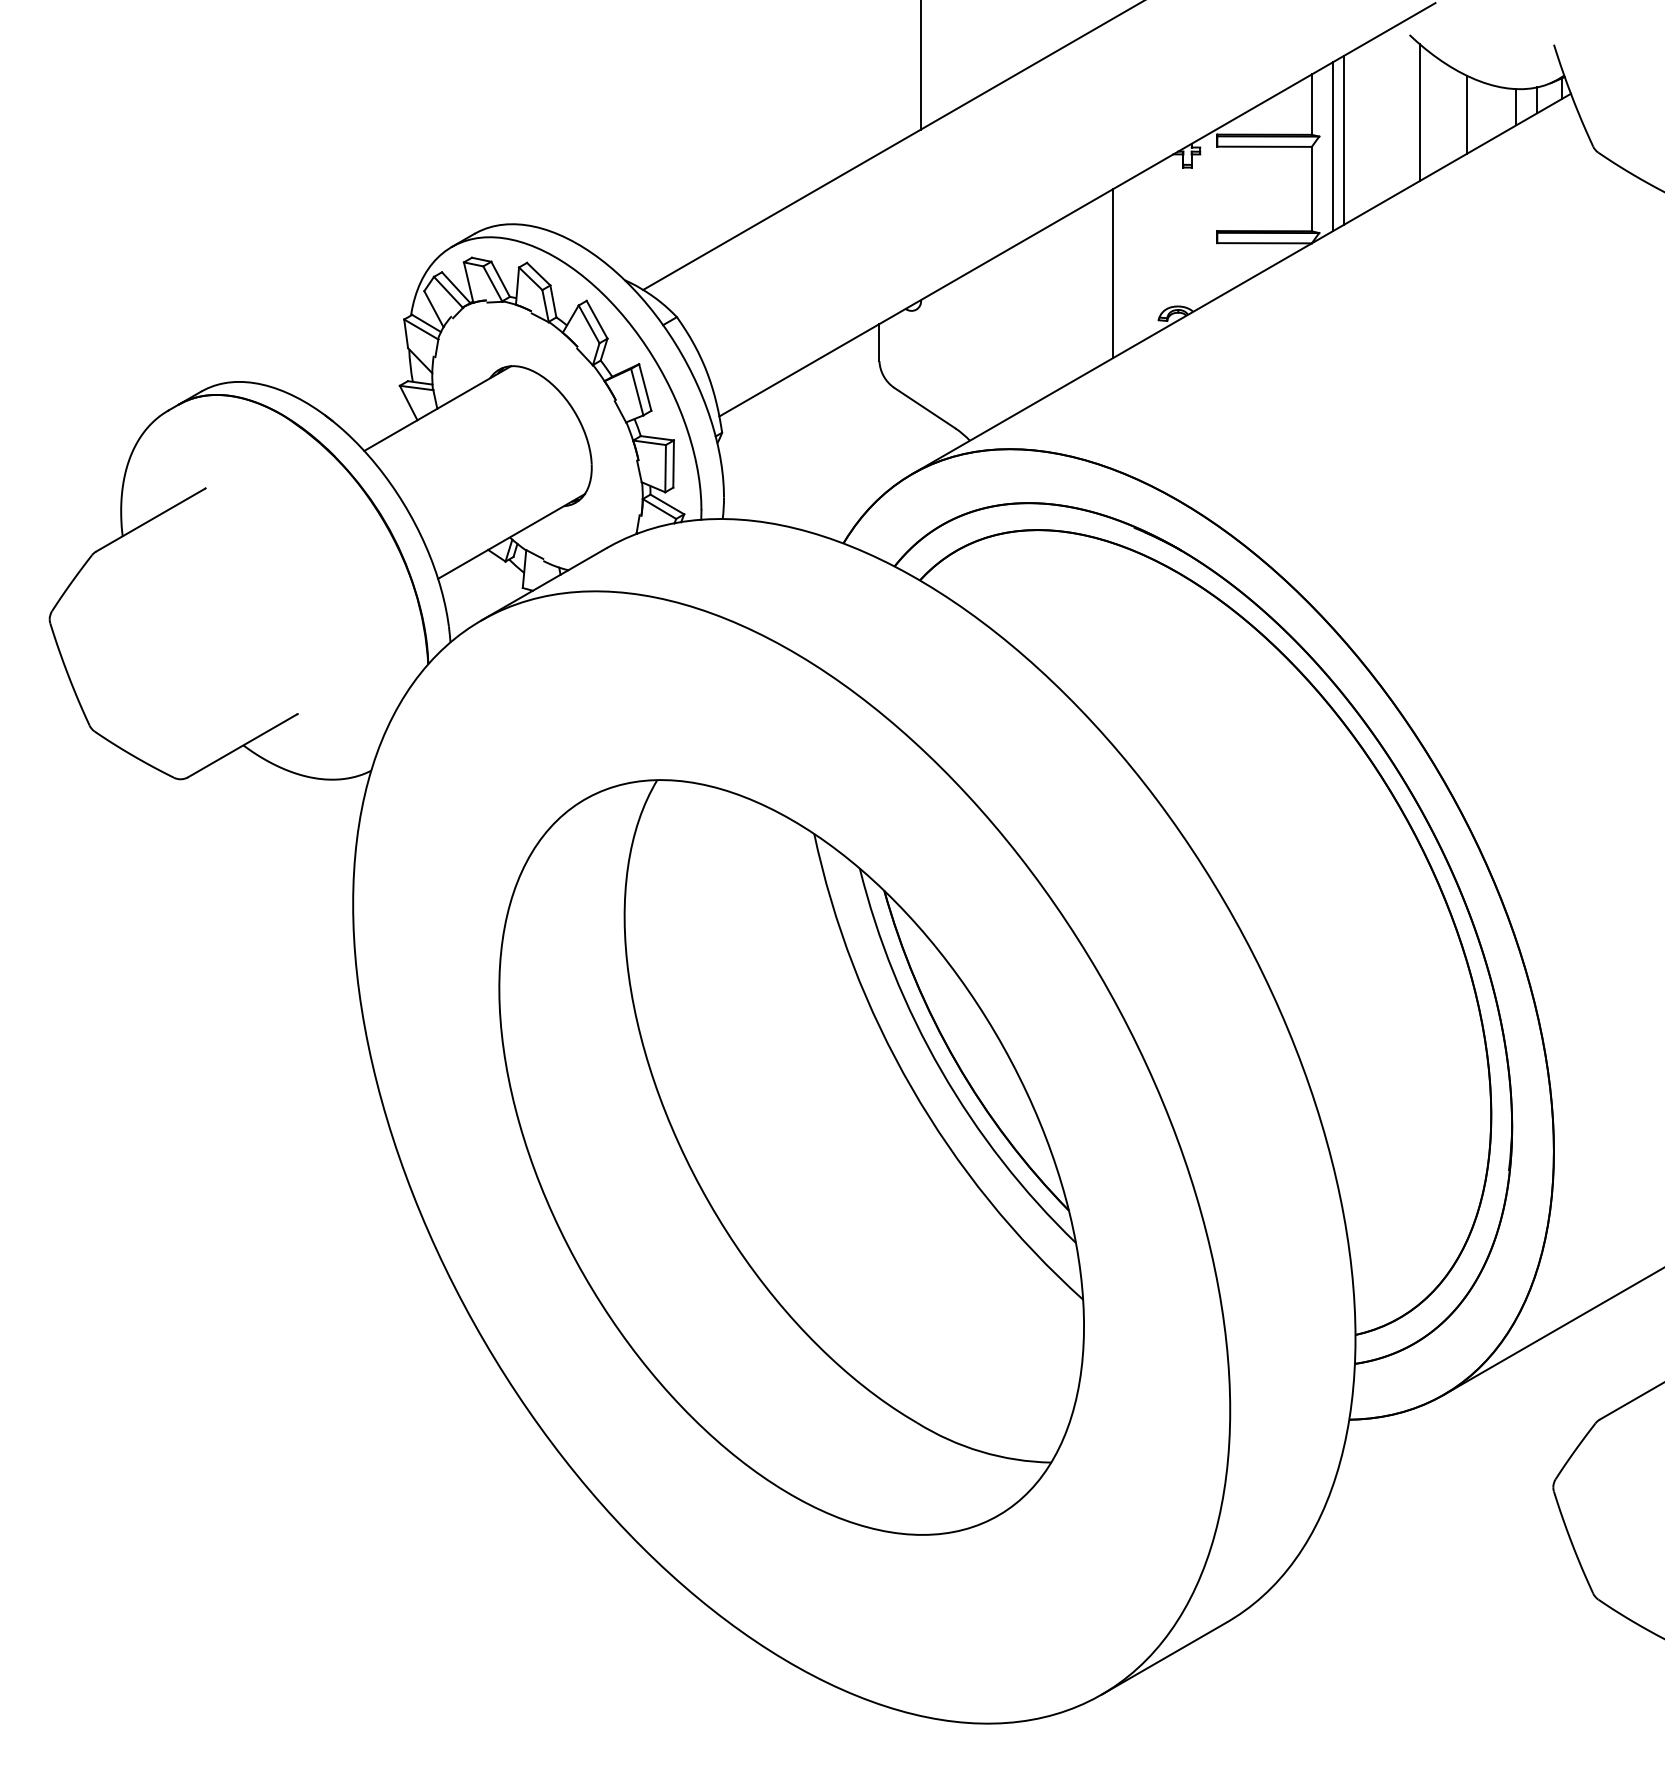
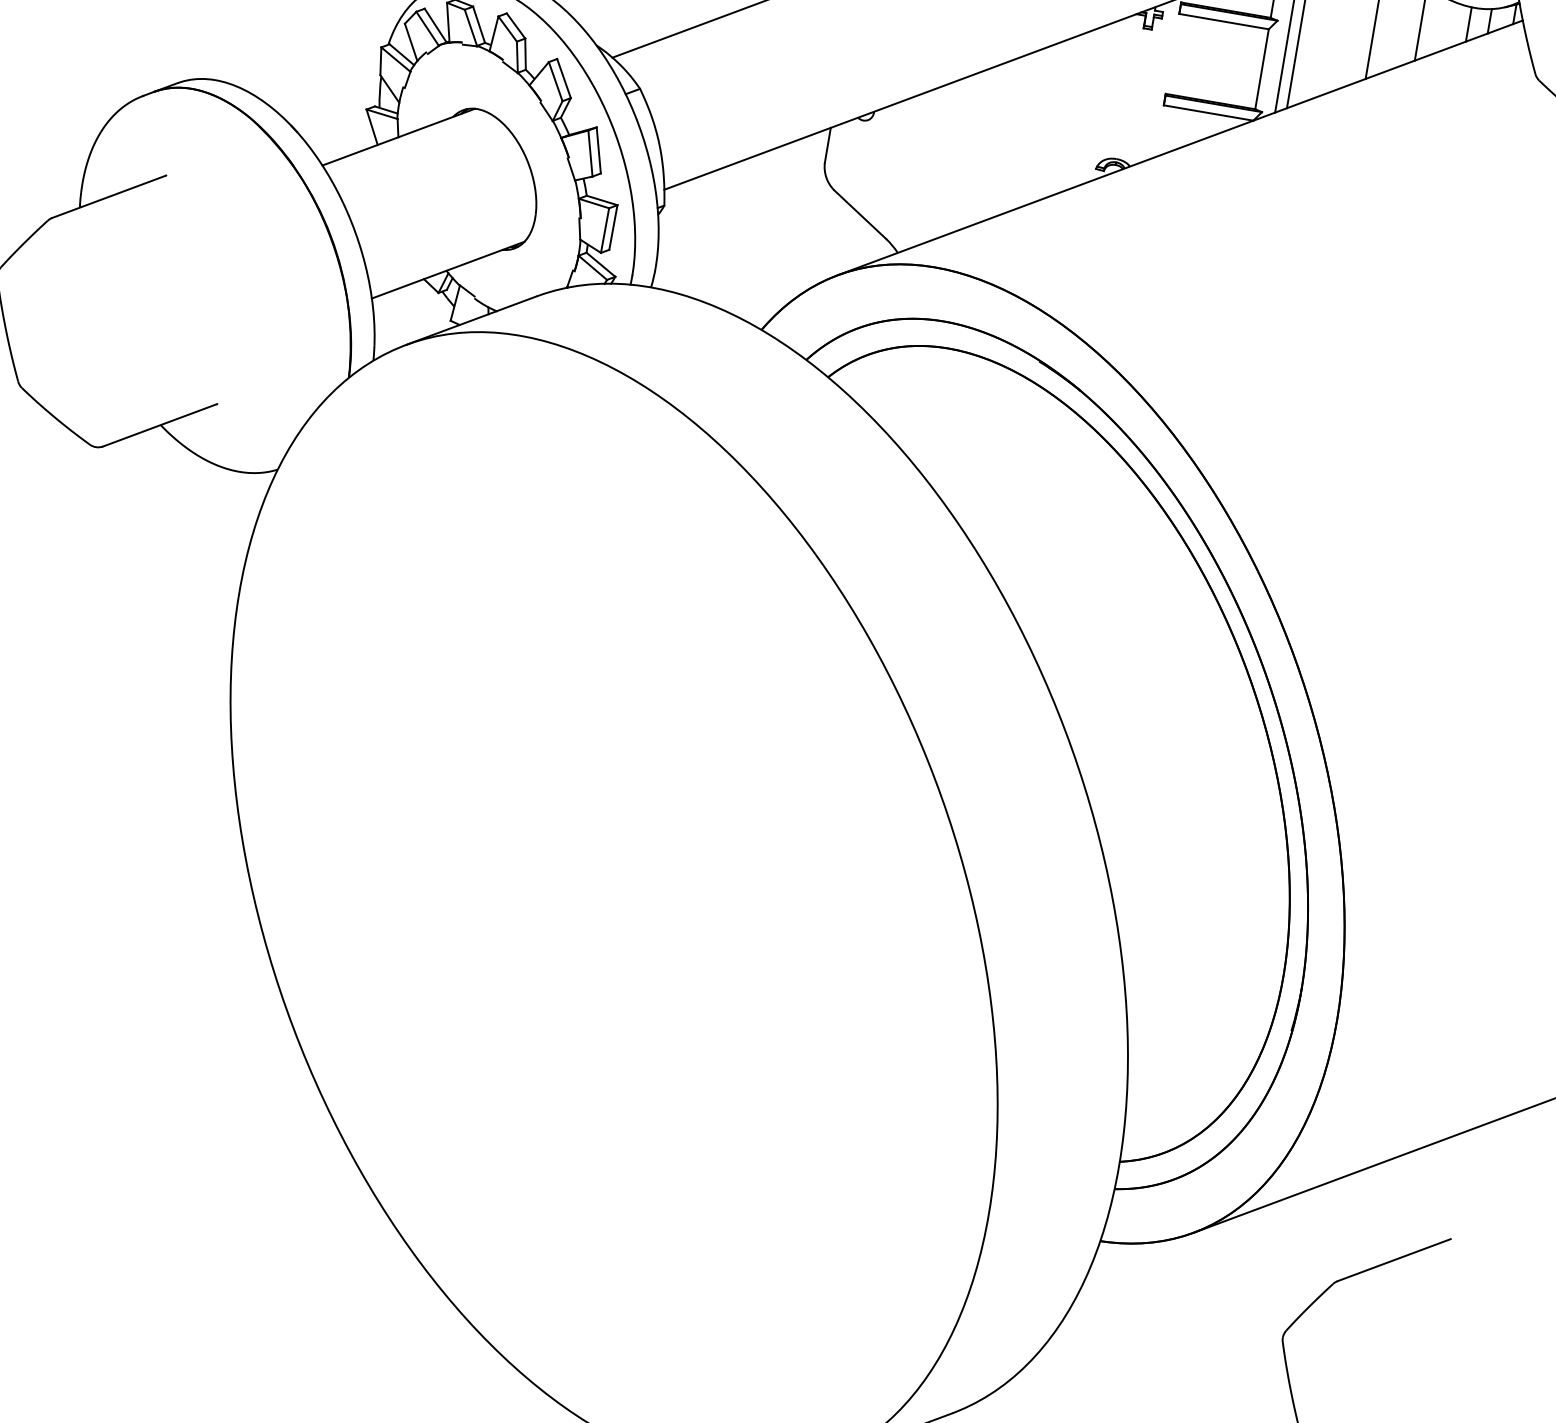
line: (1113, 273) -> (1060, 117), removed
part: (791, 1157) -> (613, 903), removed

